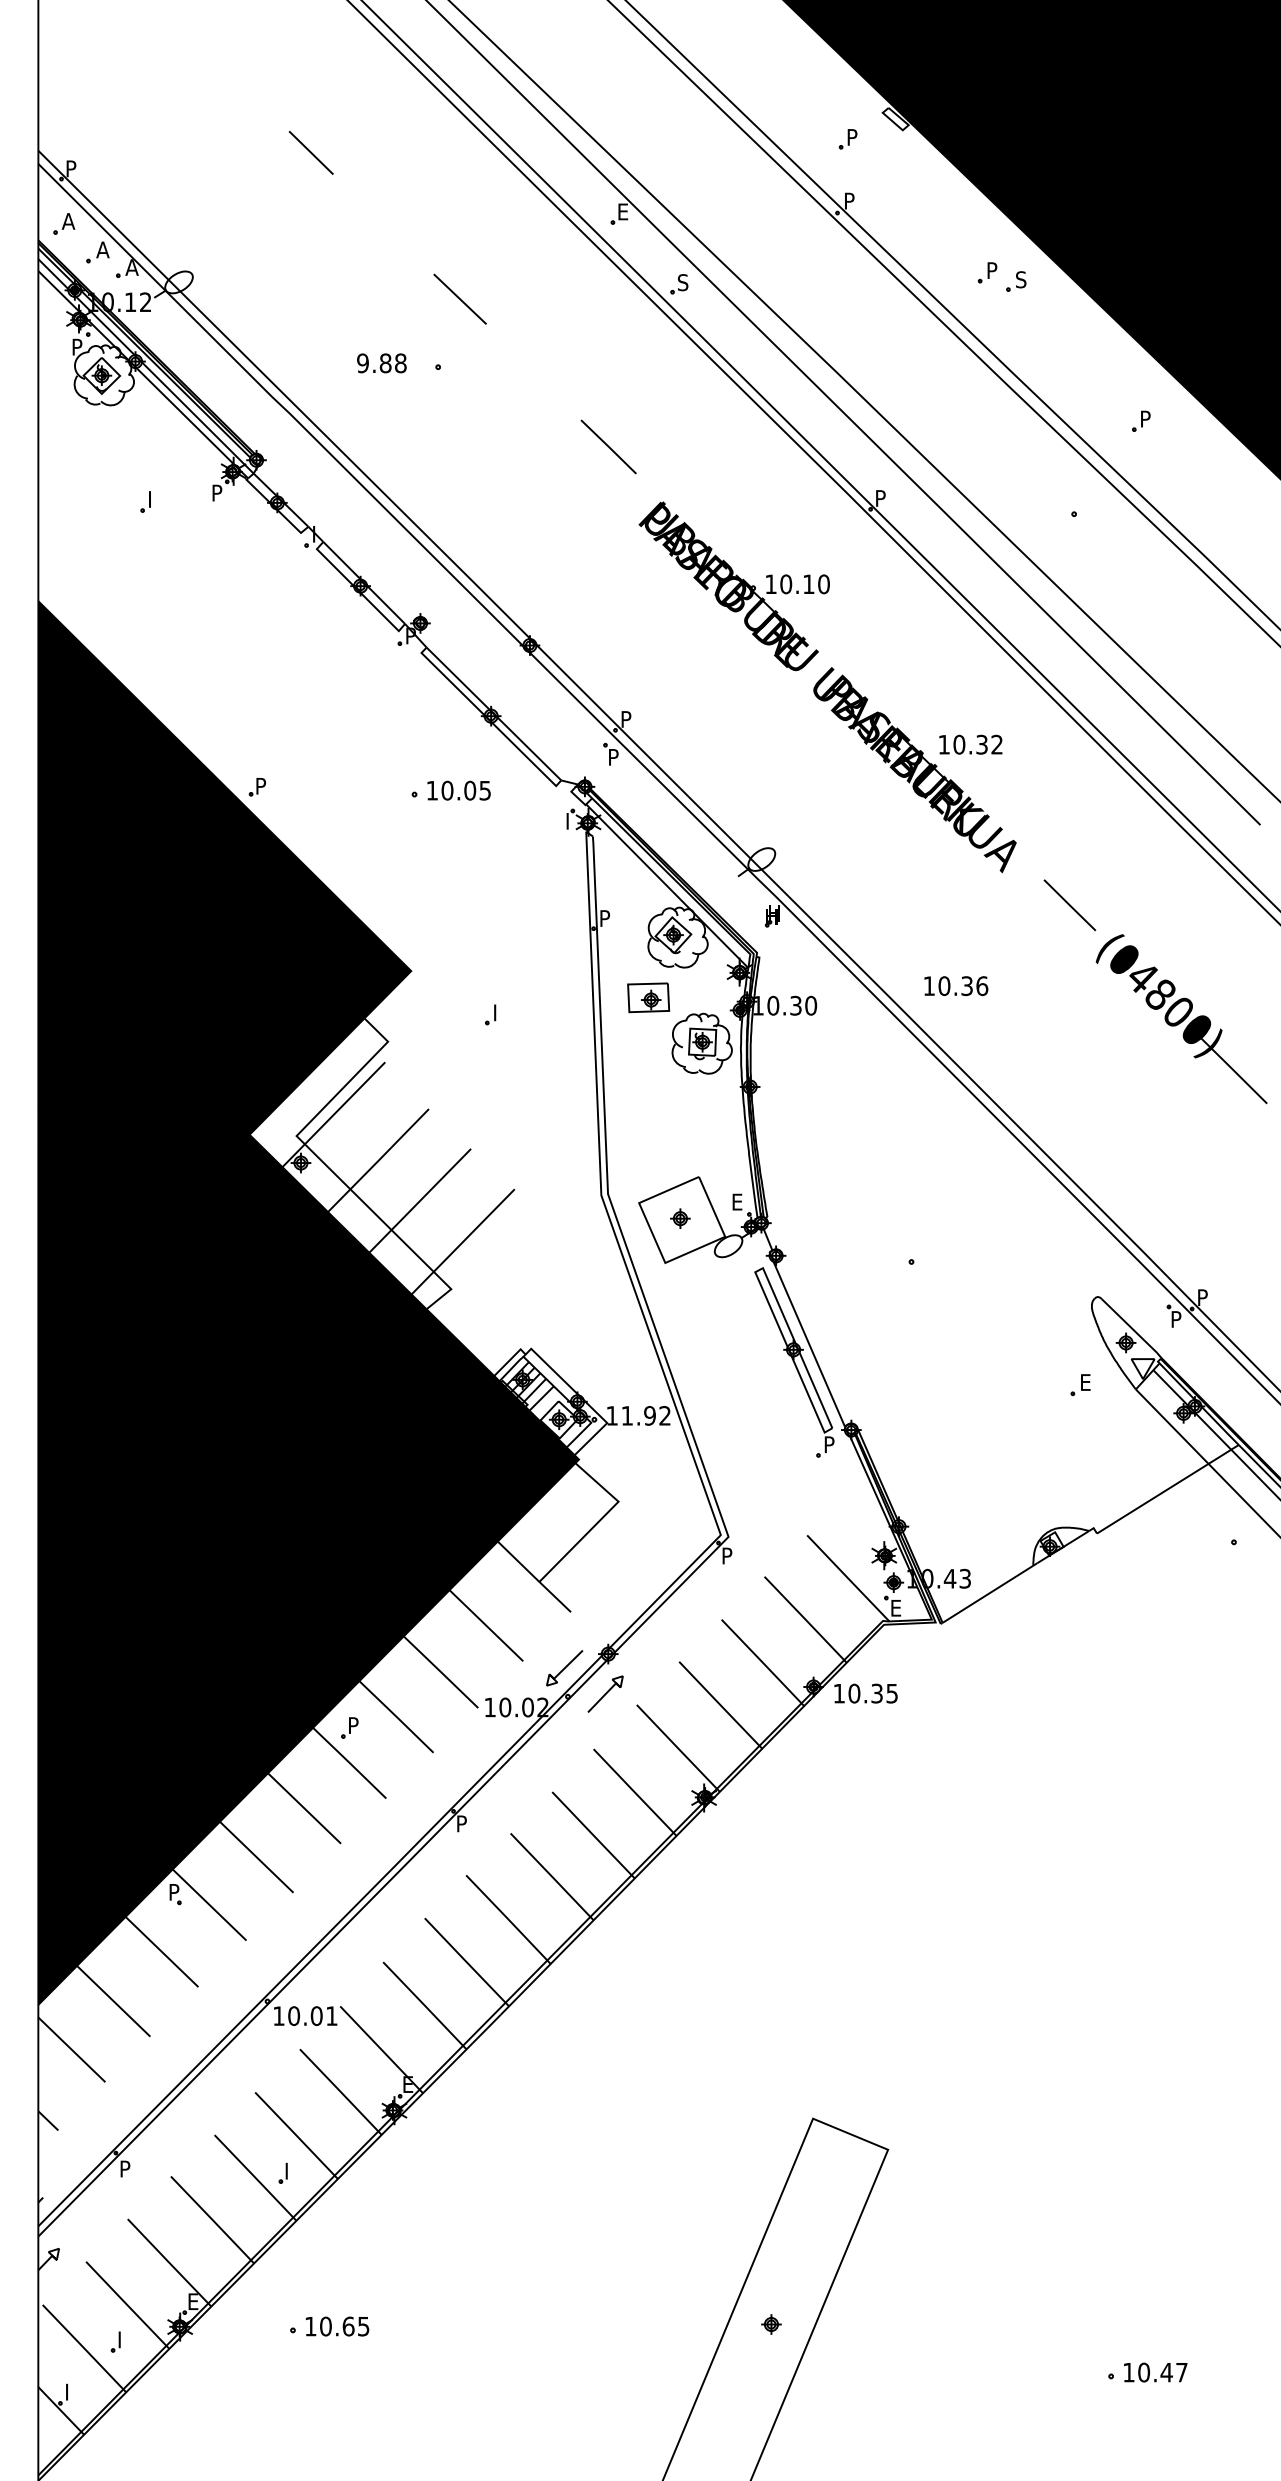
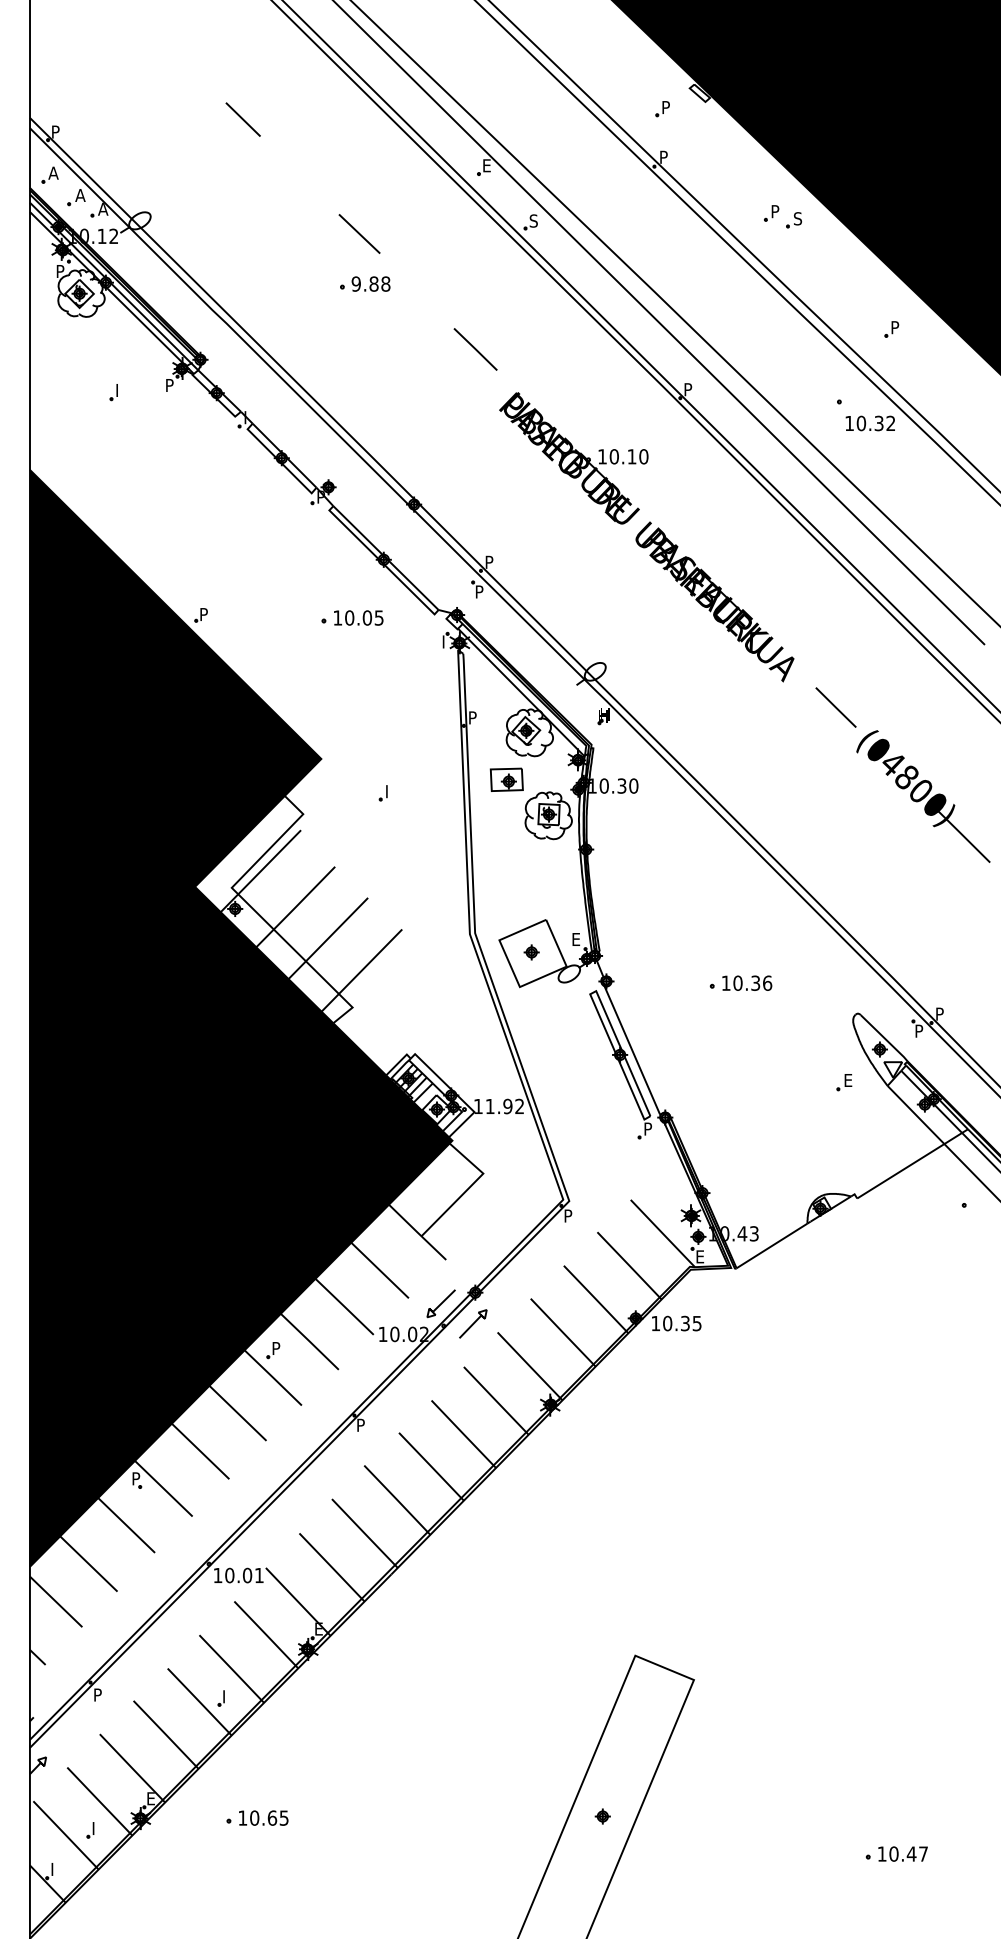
text: (381, 363) -> (370, 284), moved
text: (970, 744) -> (870, 423), moved
text: (956, 985) -> (747, 982), moved

